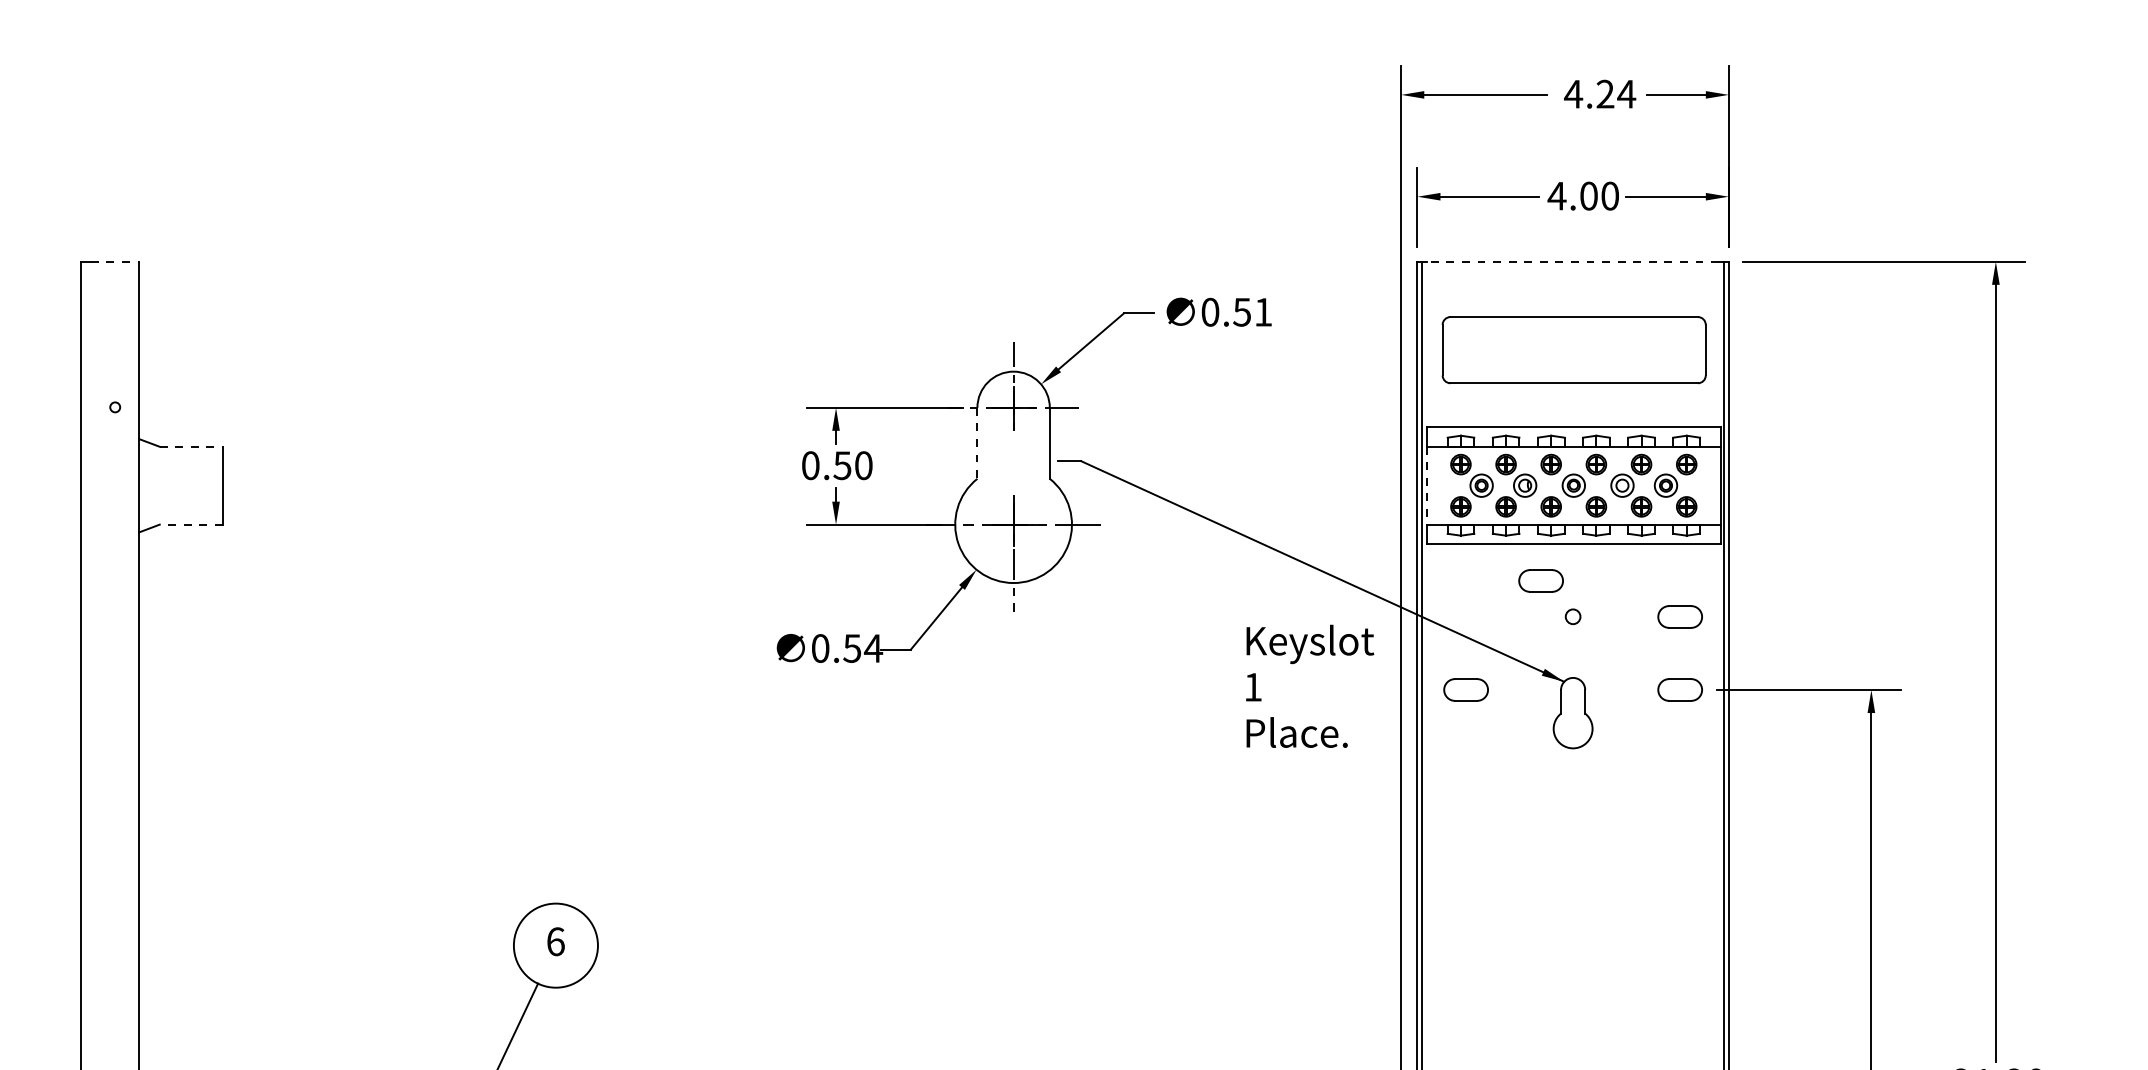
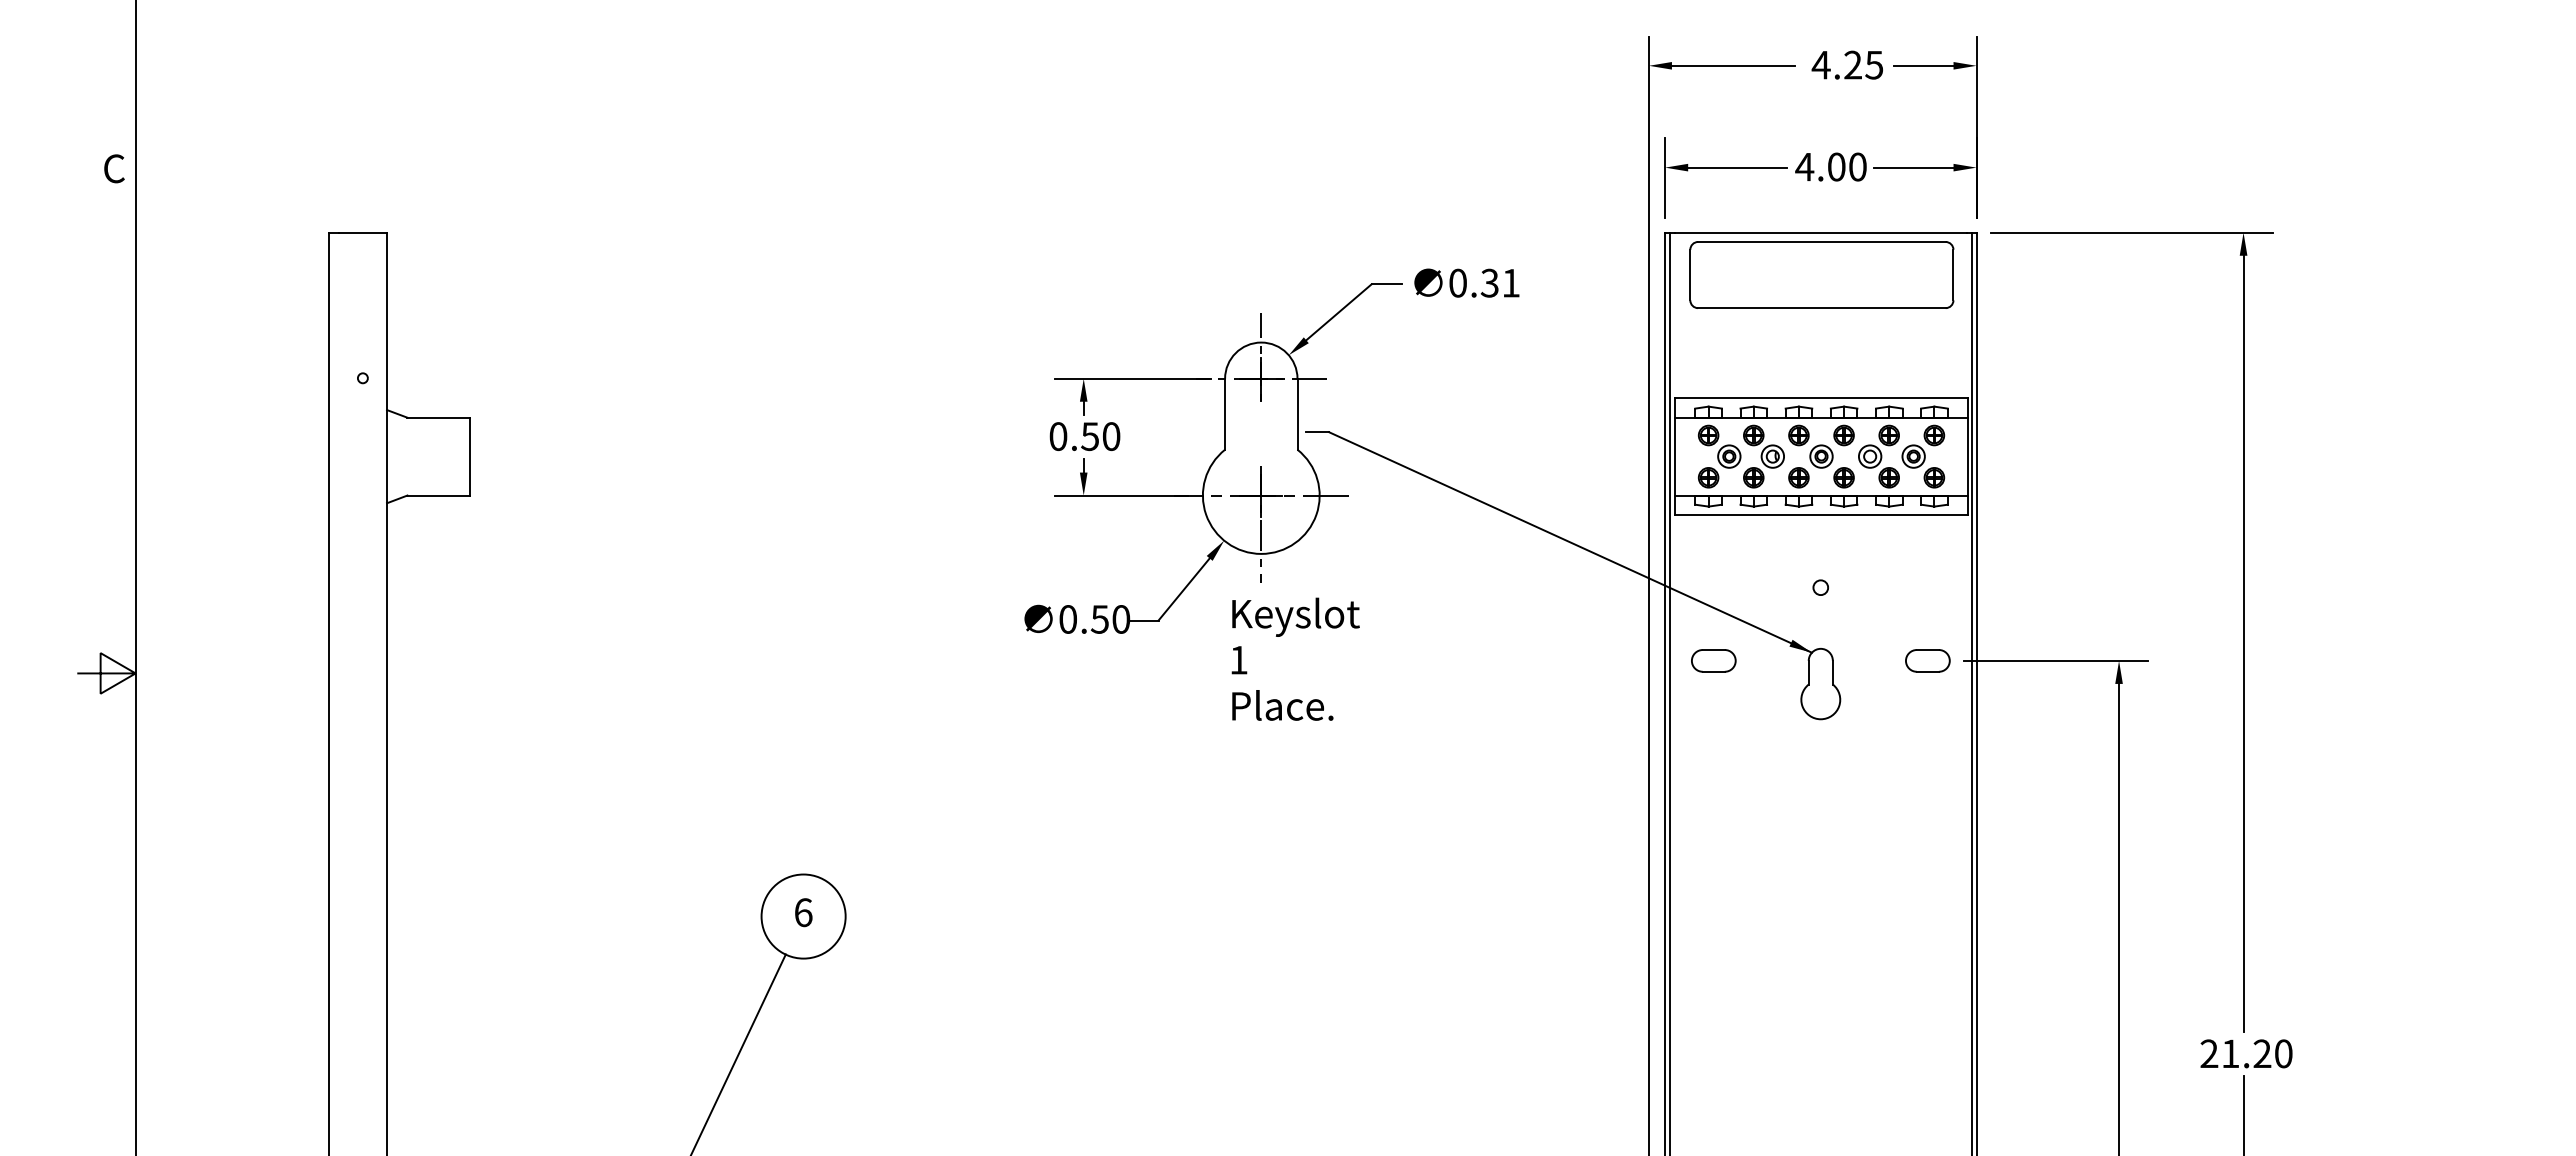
text: (1625, 94) -> (1873, 65), 4.24 -> 4.25
line: (115, 261) -> (363, 232), dashed -> solid
line: (1572, 261) -> (1820, 232), dashed -> solid
text: (1241, 311) -> (1489, 282), 0.51 -> 0.31
part: (1573, 349) -> (1821, 274), moved
line: (977, 443) -> (1225, 414), dashed -> solid
line: (191, 446) -> (439, 417), dashed -> solid
line: (1426, 485) -> (1674, 456), dashed -> solid
line: (190, 524) -> (438, 495), dashed -> solid
part: (1540, 580) -> (1788, 551), removed
part: (1679, 616) -> (1927, 587), removed
text: (872, 648) -> (1120, 619), 0.54 -> 0.50
text: (1309, 685) -> (1295, 658), moved

